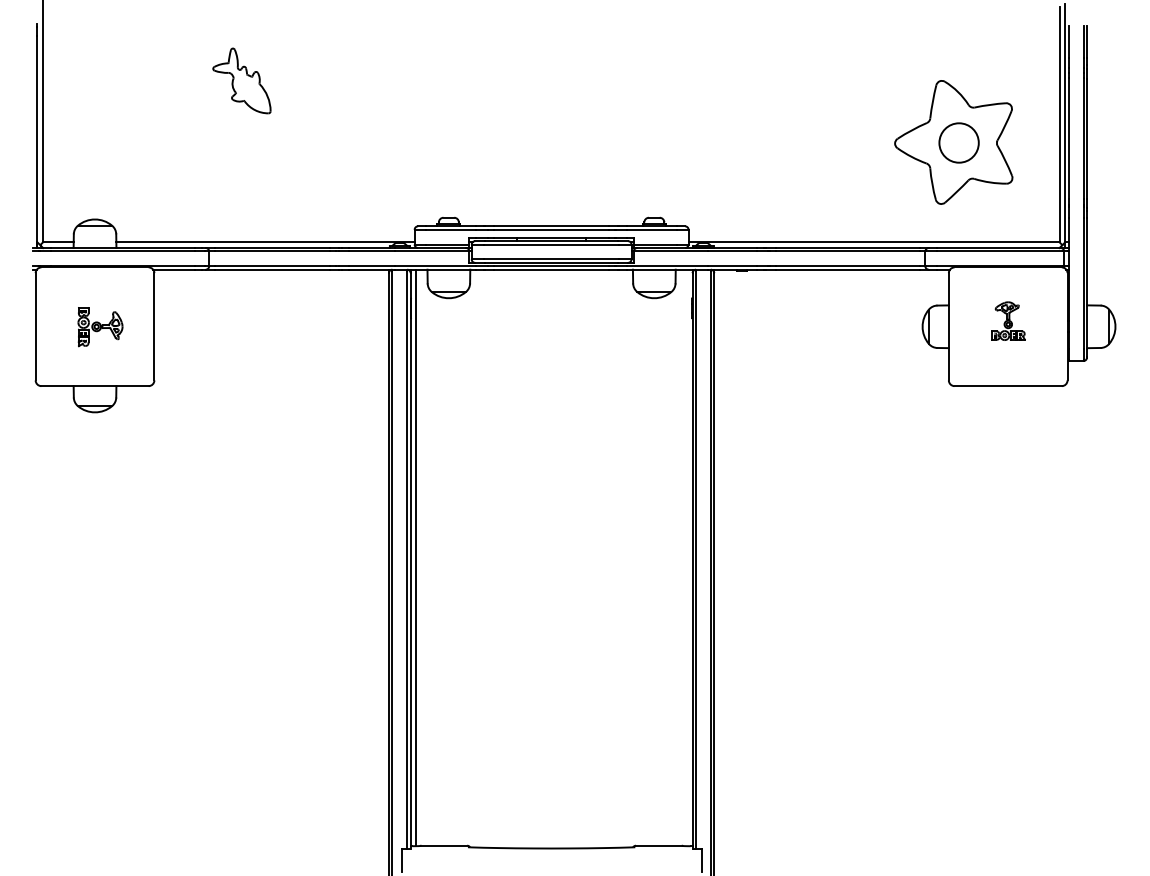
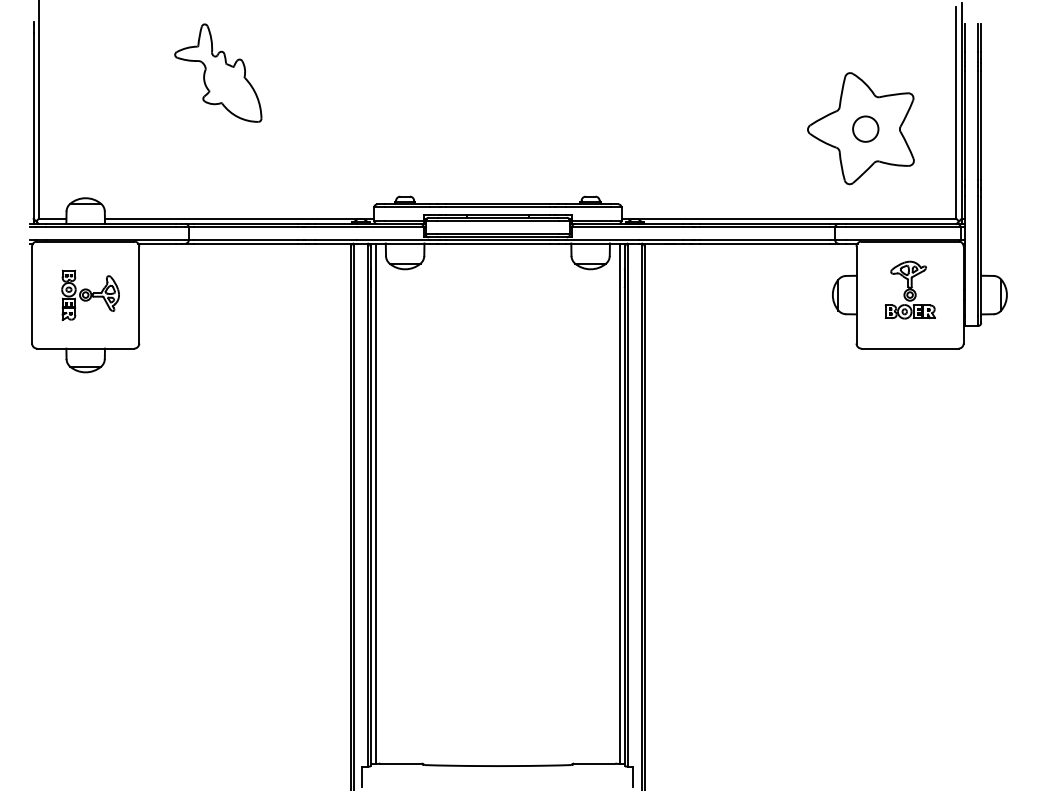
part: (241, 80) -> (217, 72), size x1.67
circle: (959, 142) -> (866, 128), size x0.71
part: (1008, 320) -> (910, 289), size x1.67
part: (100, 326) -> (90, 294), size x1.43
line: (686, 557) -> (619, 503), added

